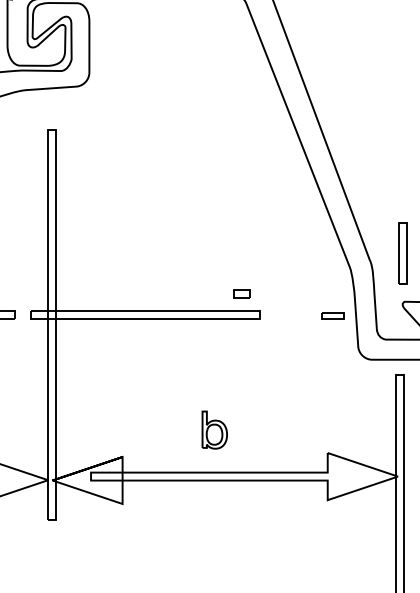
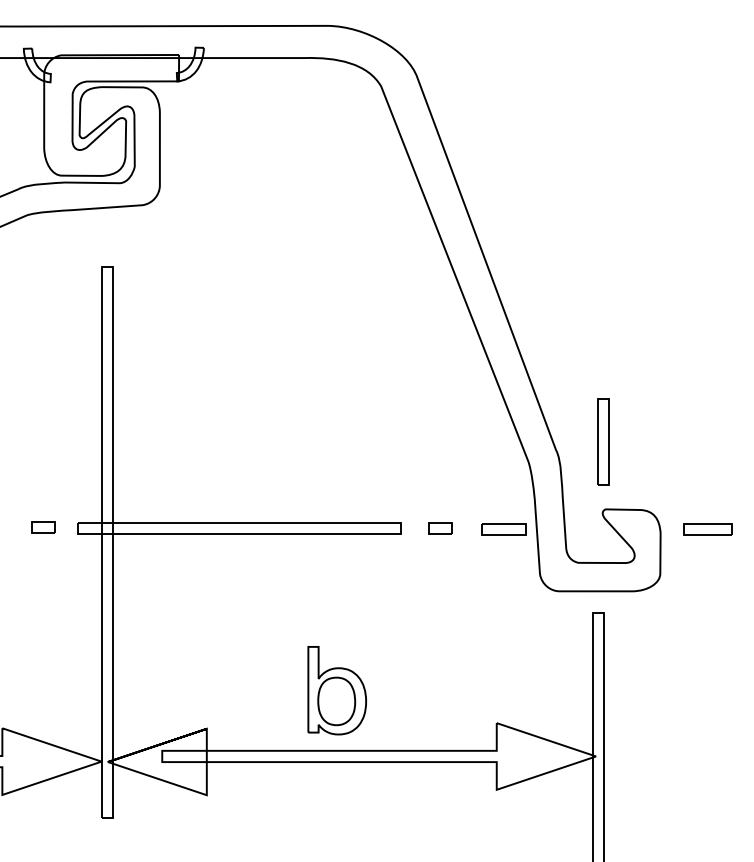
part: (241, 294) -> (440, 528), moved
part: (332, 316) -> (503, 529), size x1.43
part: (214, 429) -> (336, 690), size x1.67

